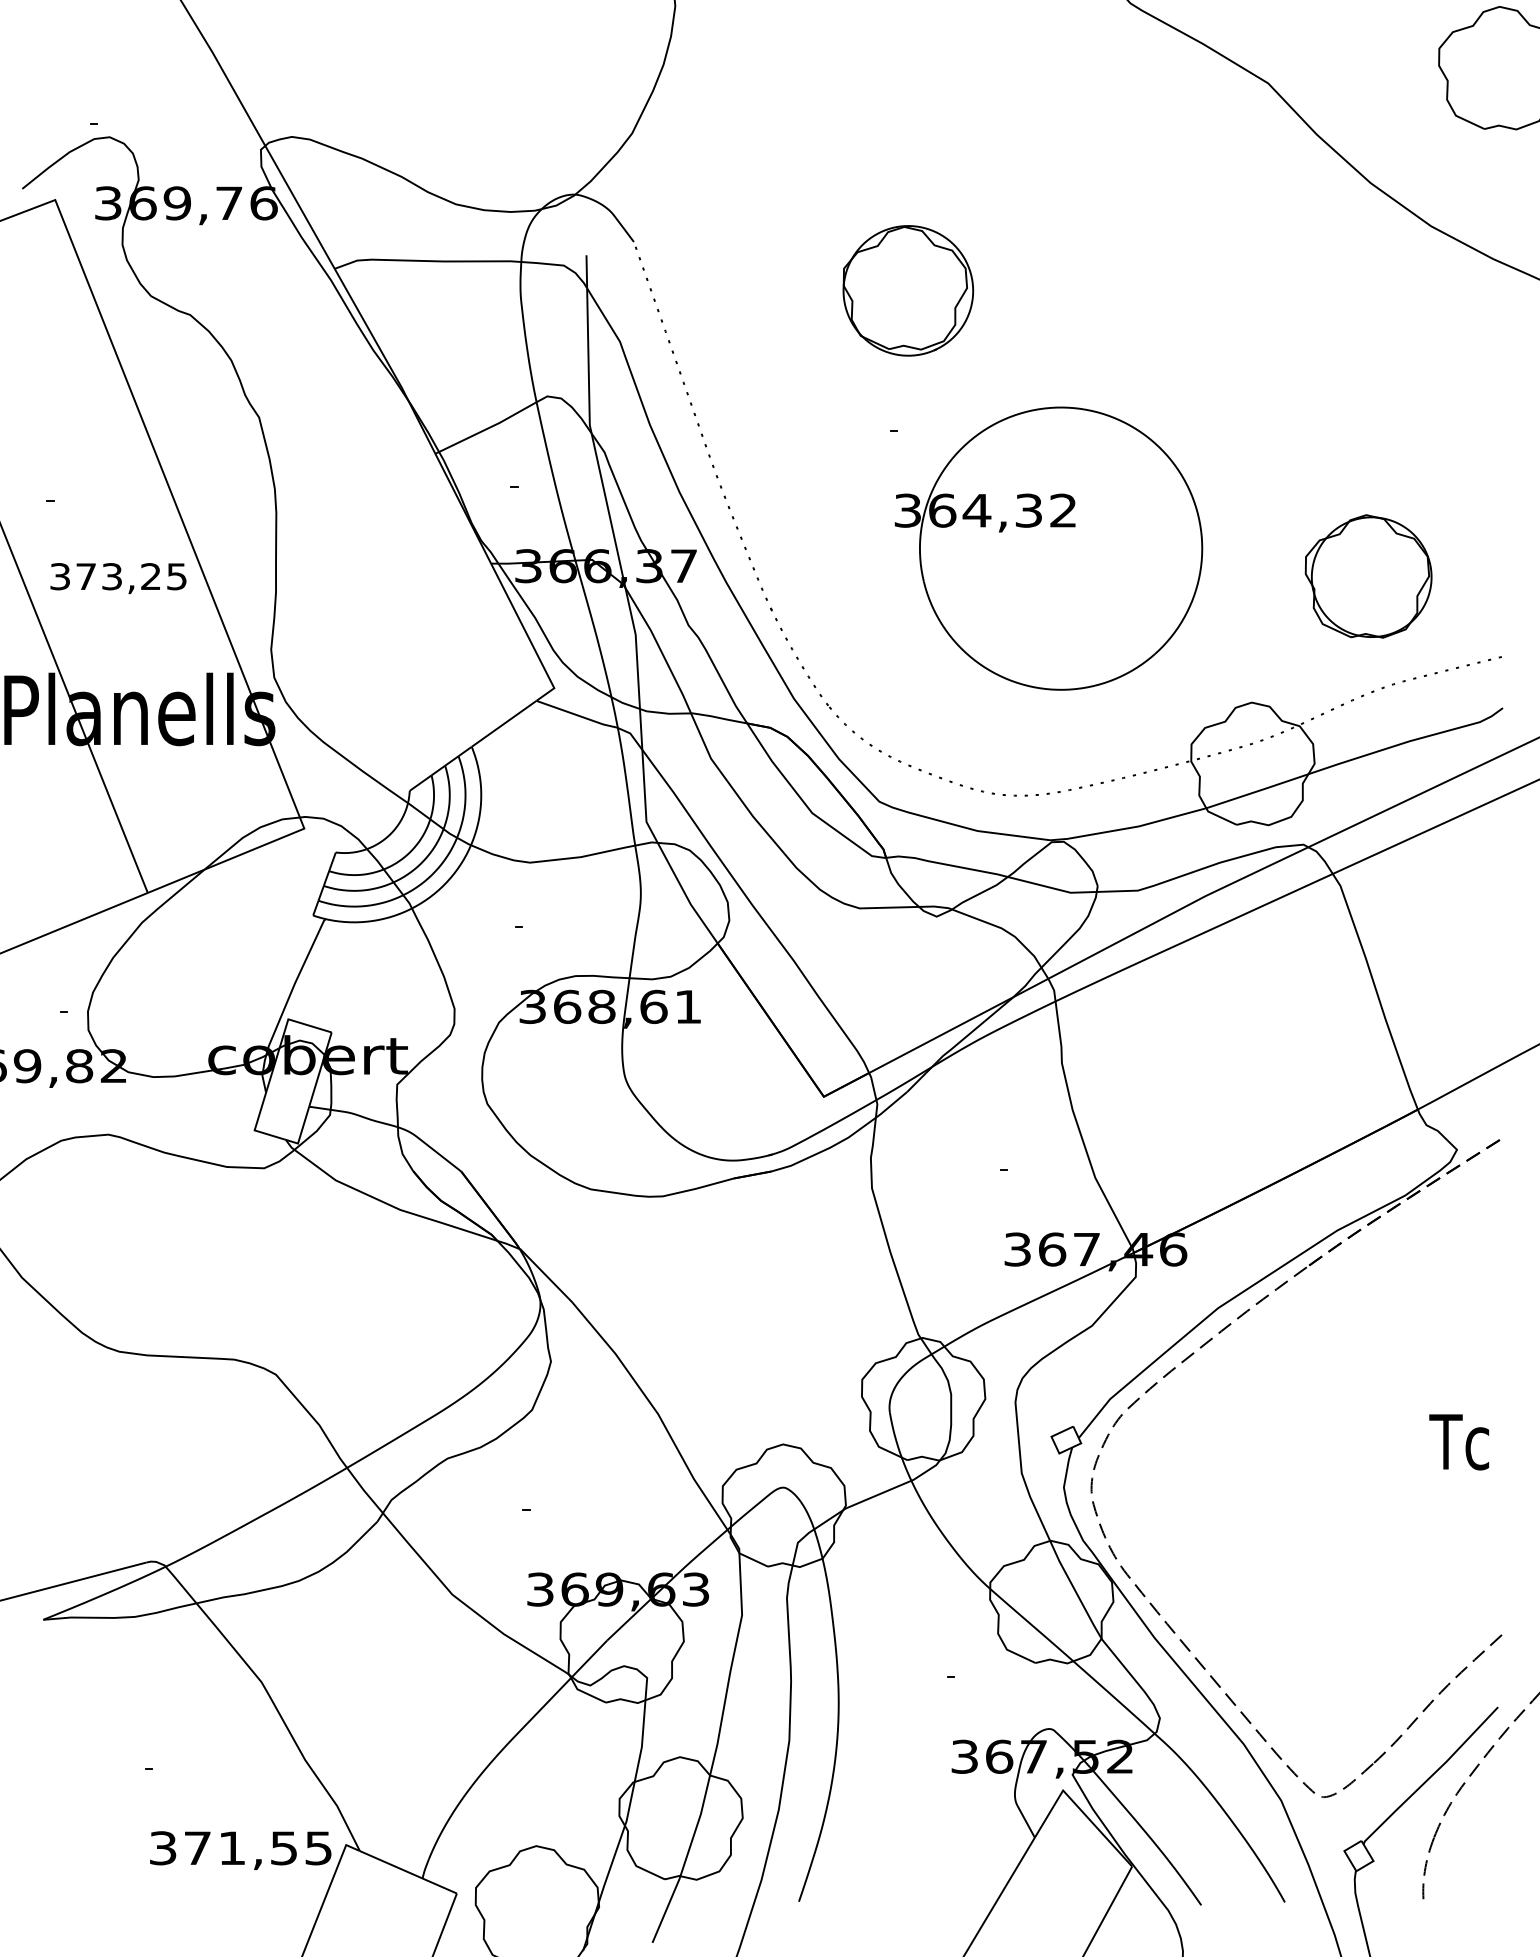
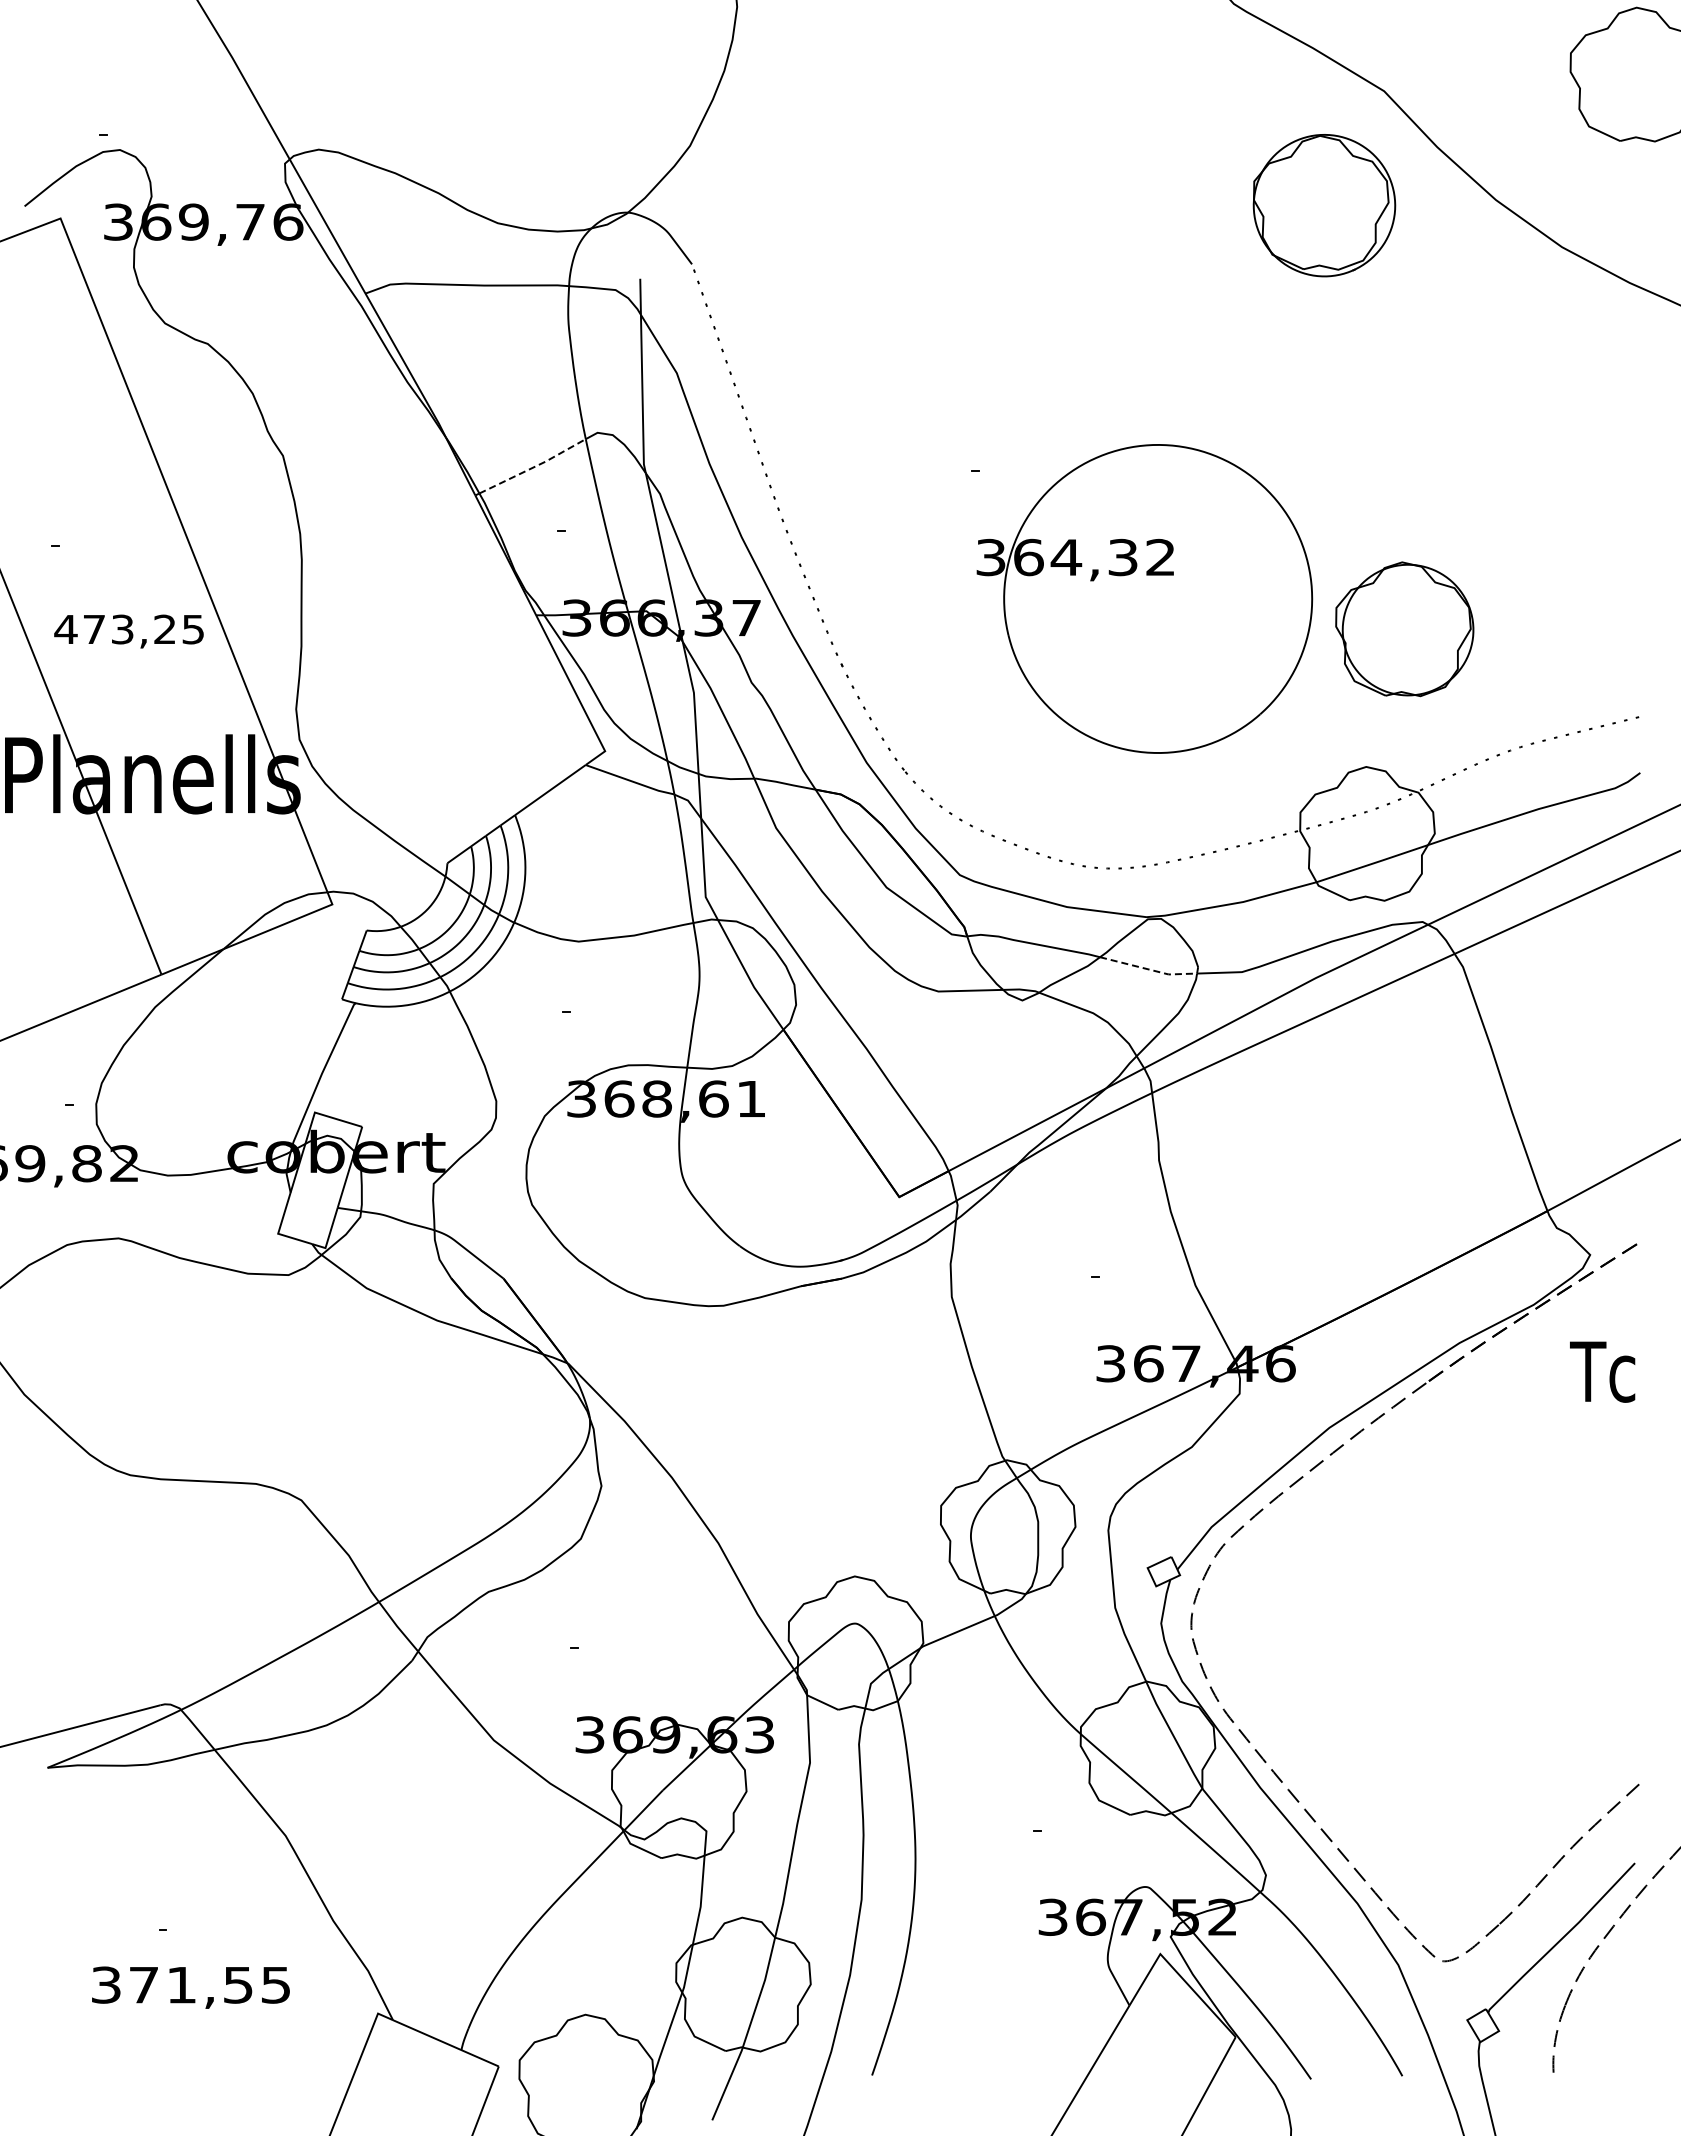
part: (908, 290) -> (1324, 205), moved
line: (489, 427) -> (534, 466), solid -> dashed
text: (59, 576) -> (65, 629), 373,25 -> 473,25
part: (1368, 576) -> (1404, 629), moved
line: (1053, 888) -> (1149, 969), solid -> dashed
text: (1459, 1441) -> (1602, 1371), moved
text: (240, 1850) -> (190, 1987), moved

